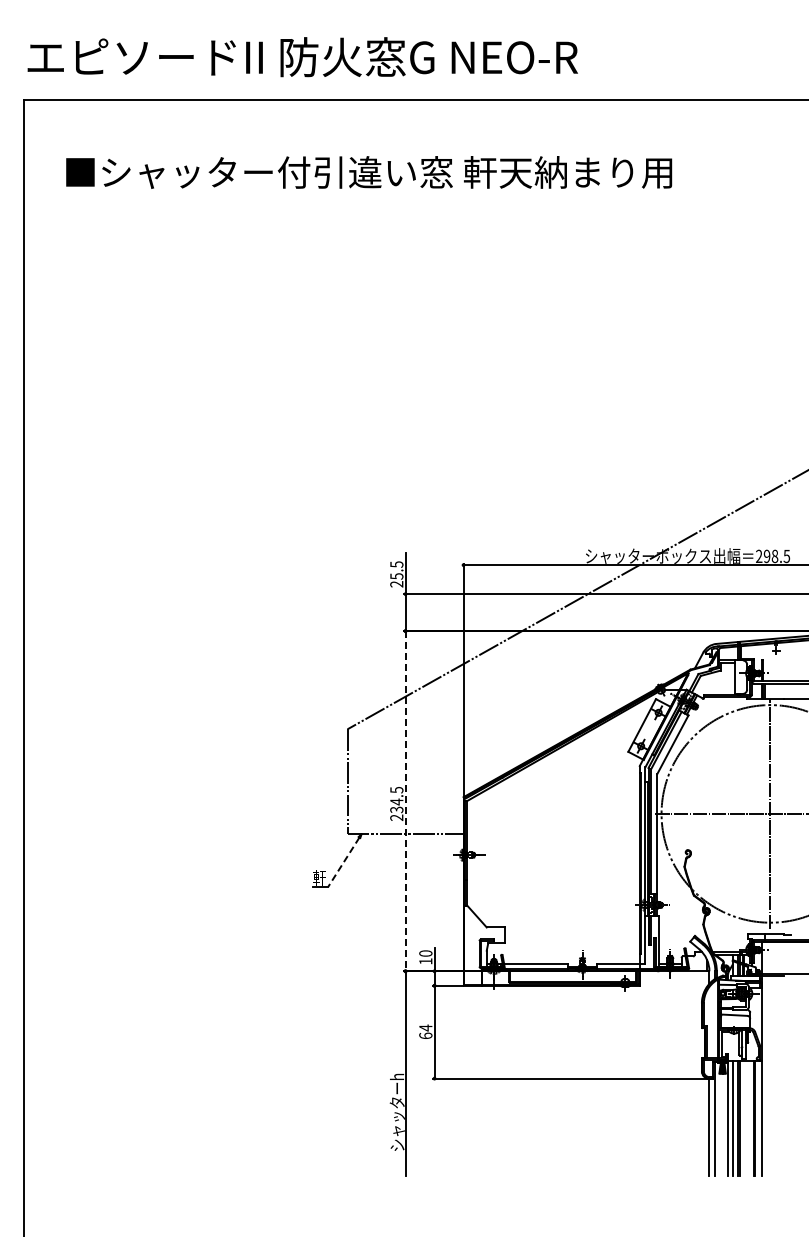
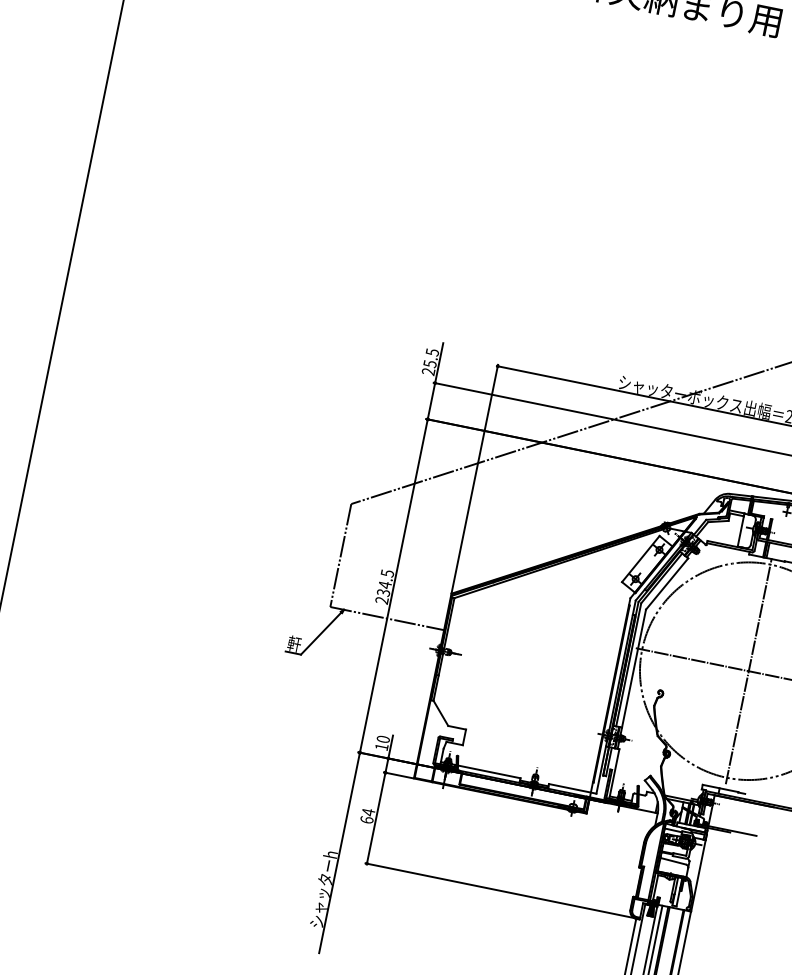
line: (405, 801) -> (393, 586), dashed -> solid
line: (343, 862) -> (320, 633), dashed -> solid

